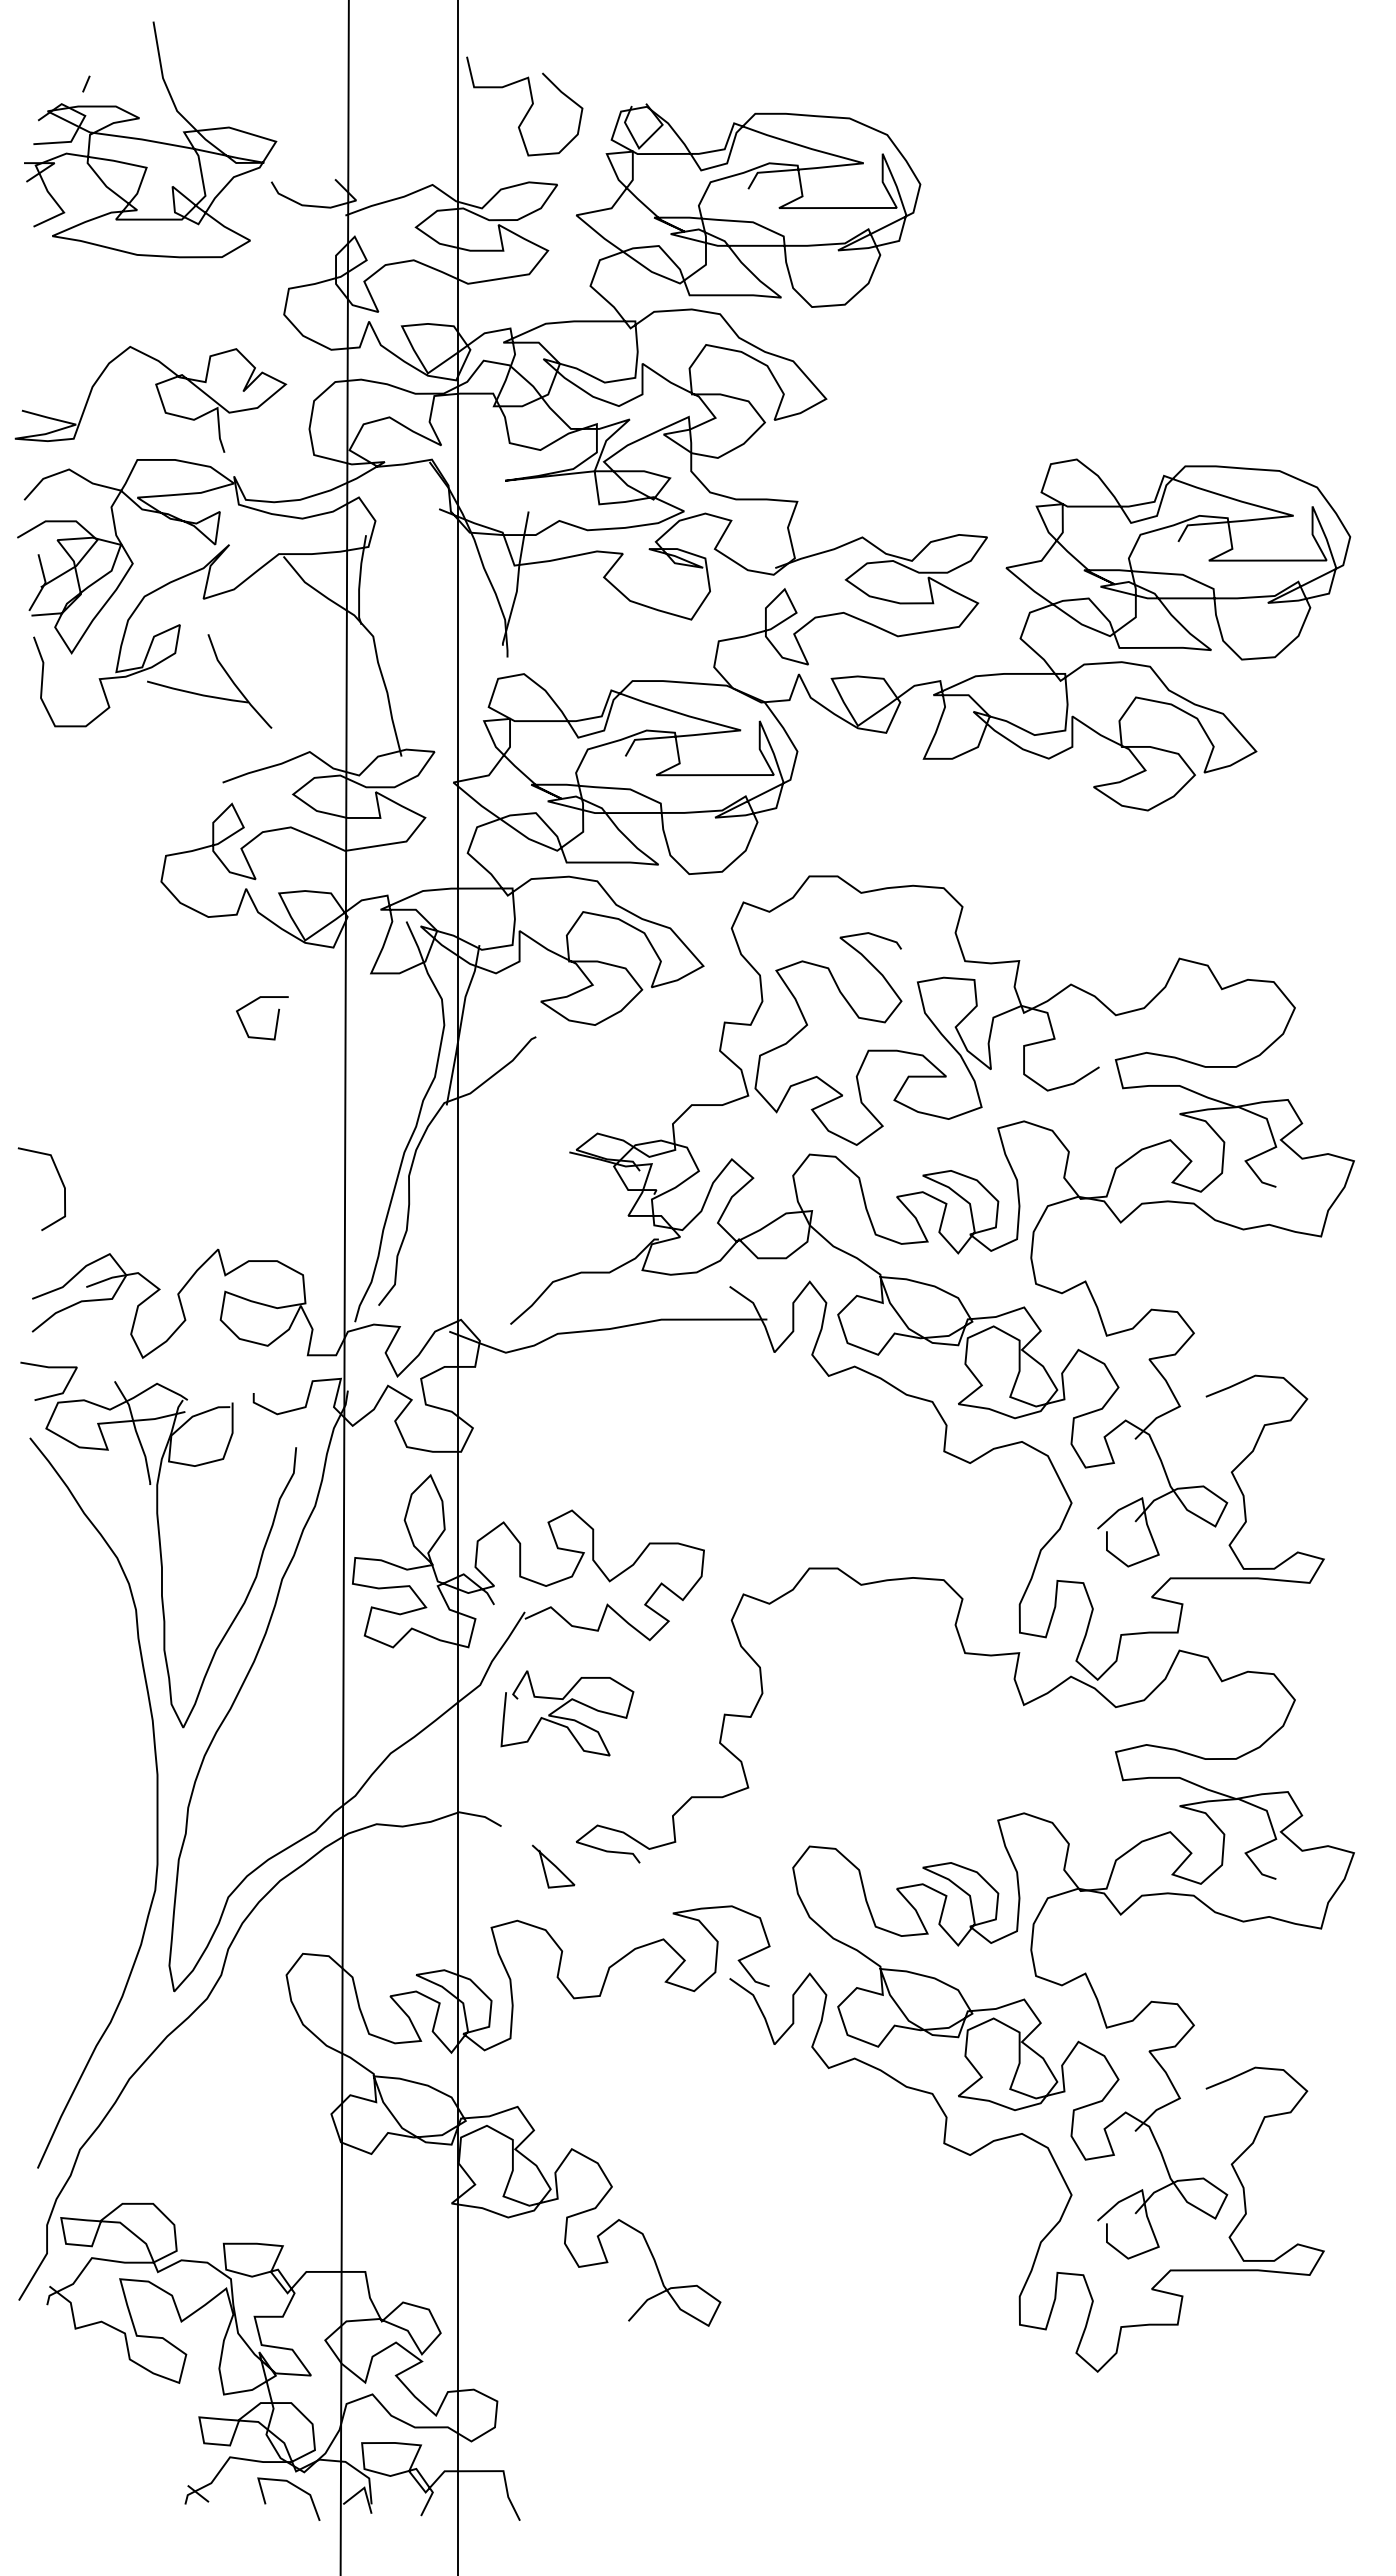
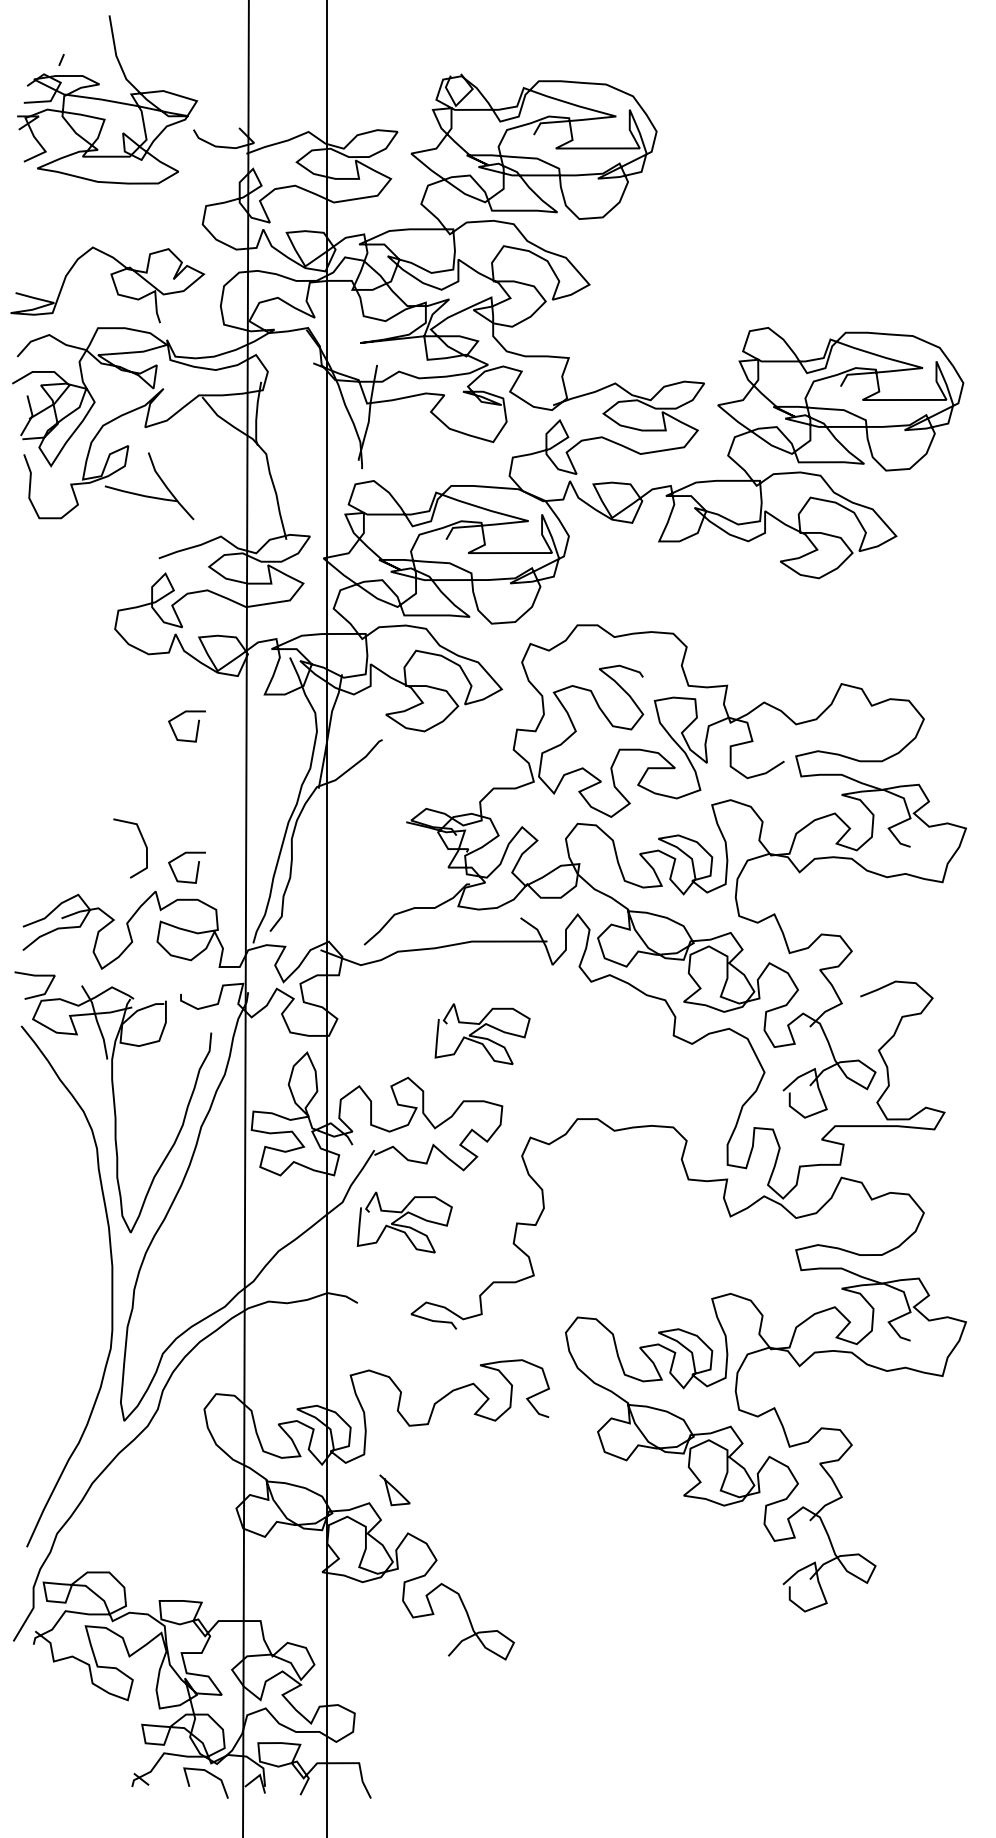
curve: (528, 109) -> (377, 78), removed
line: (59, 1178) -> (143, 840), moved
curve: (276, 1216) -> (197, 867), added
curve: (675, 1453) -> (481, 1037), added
line: (553, 1865) -> (394, 1489), moved
curve: (1052, 2159) -> (750, 1540), removed

